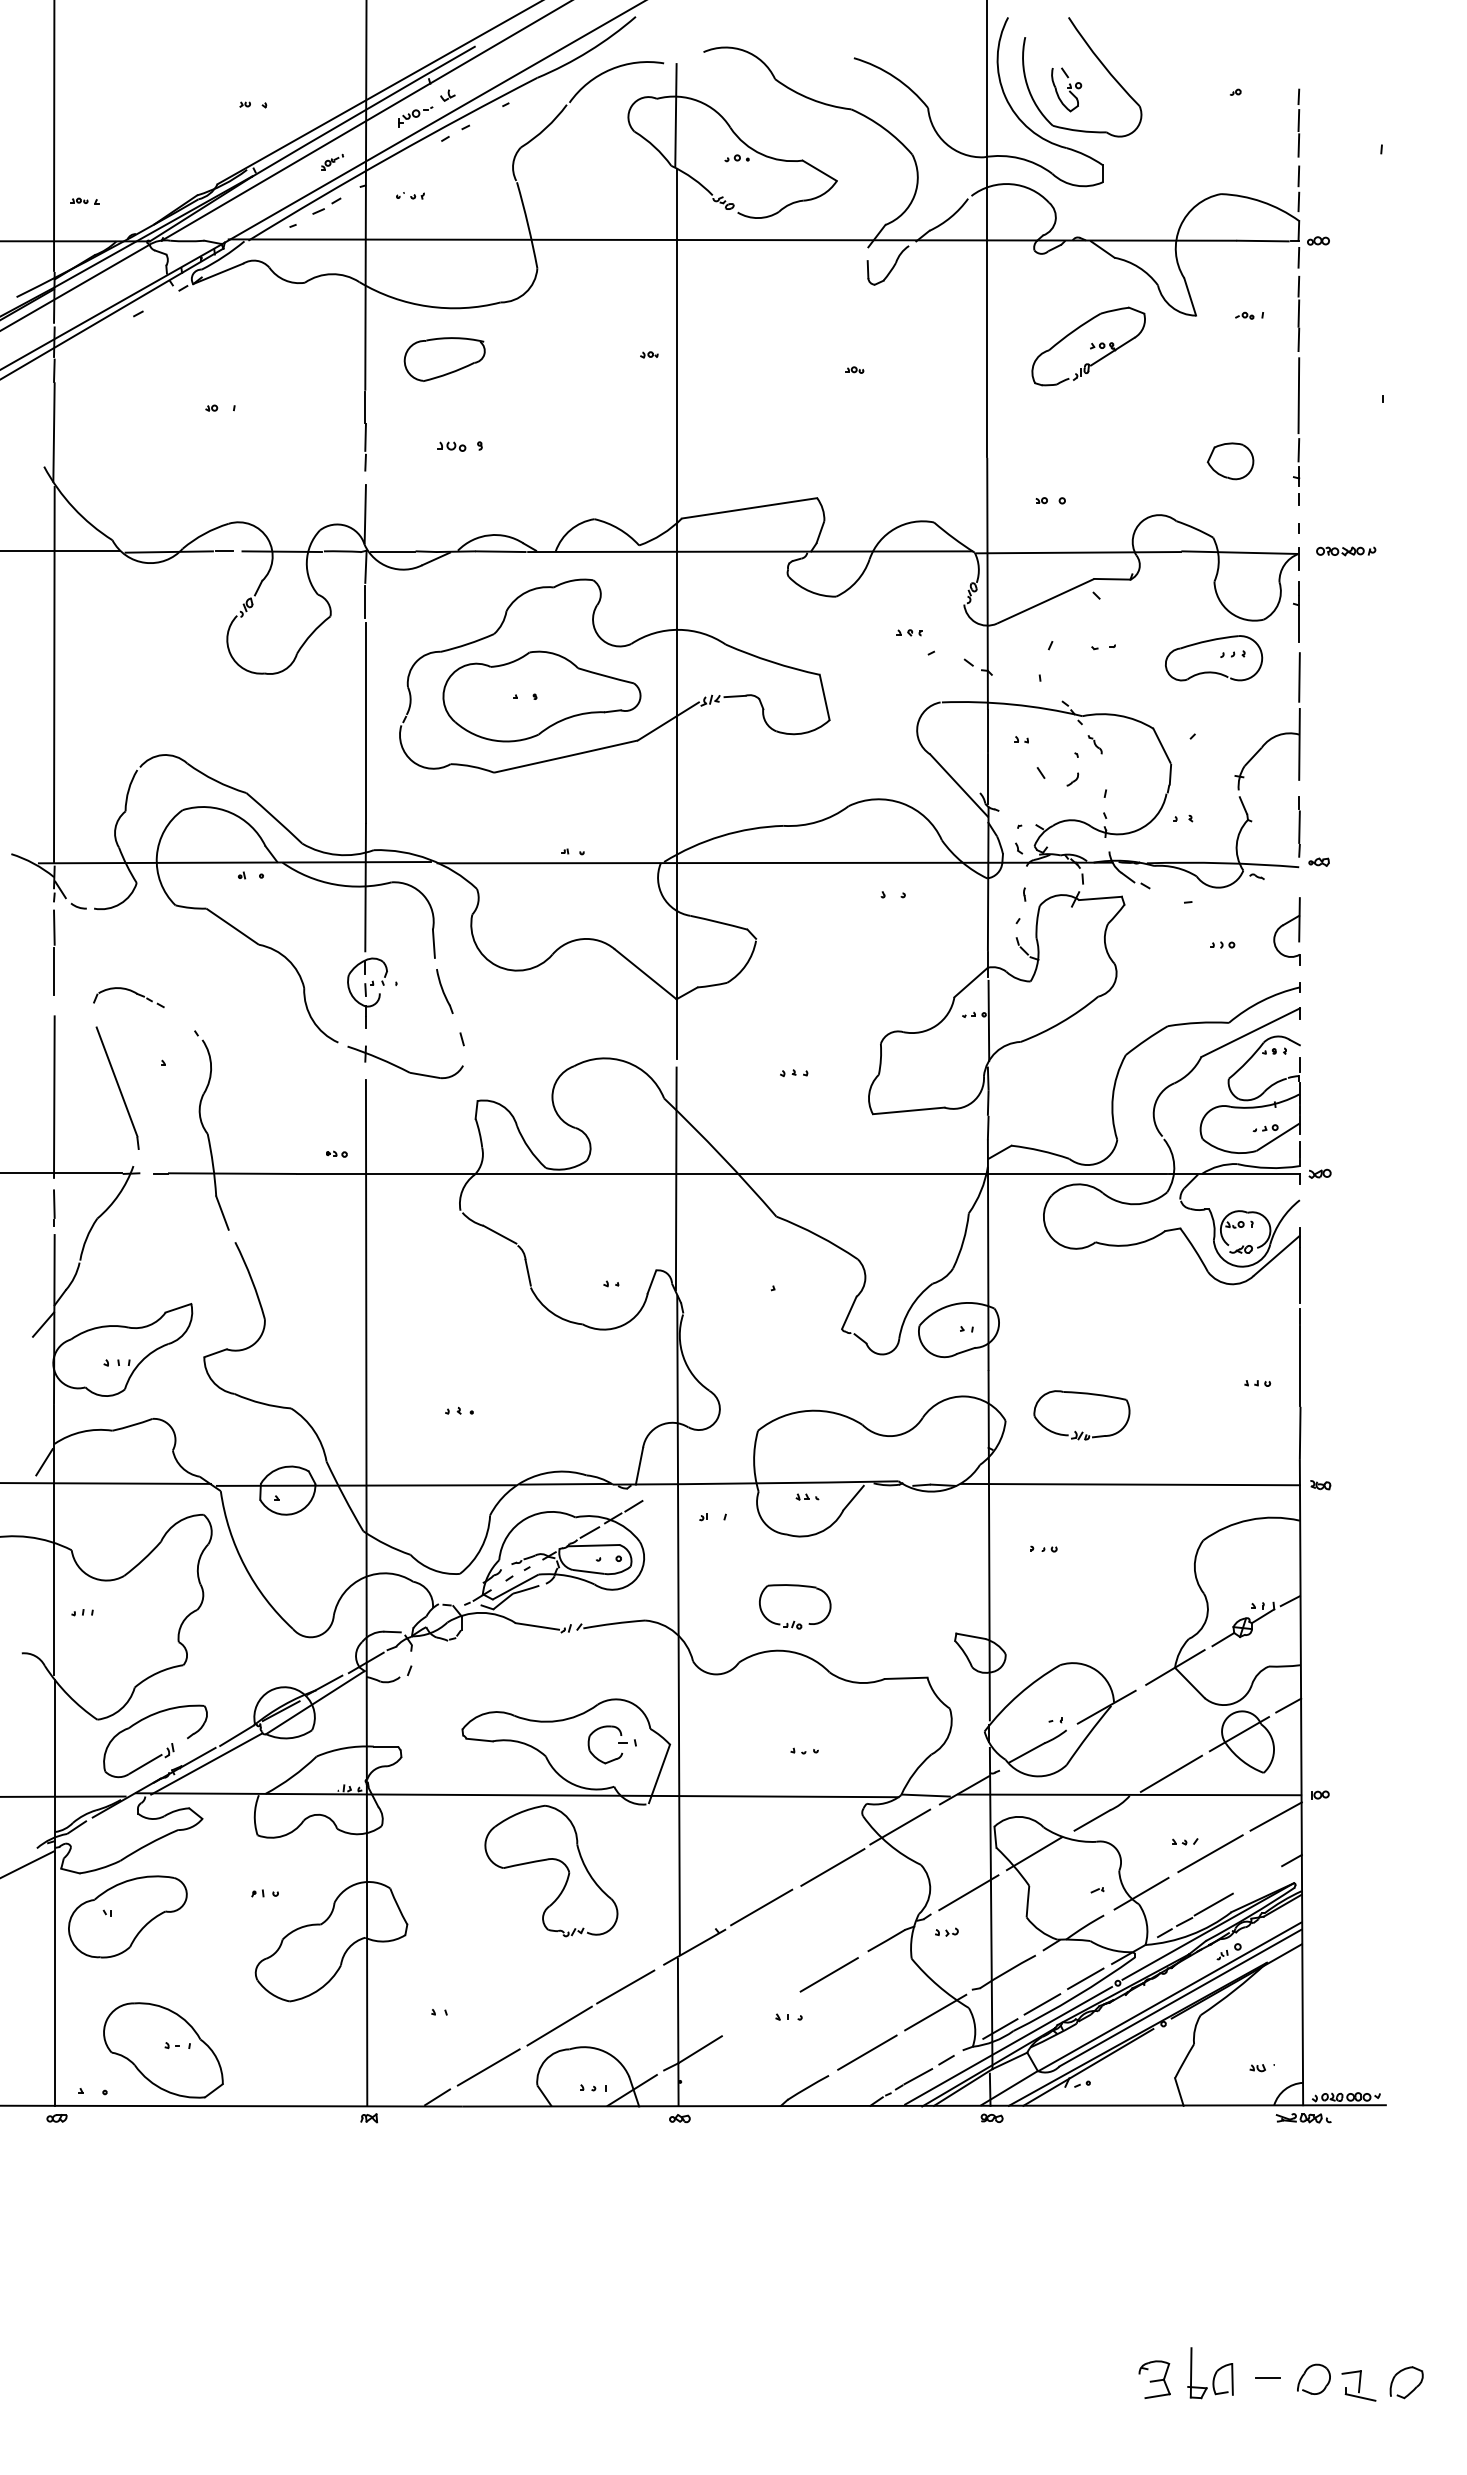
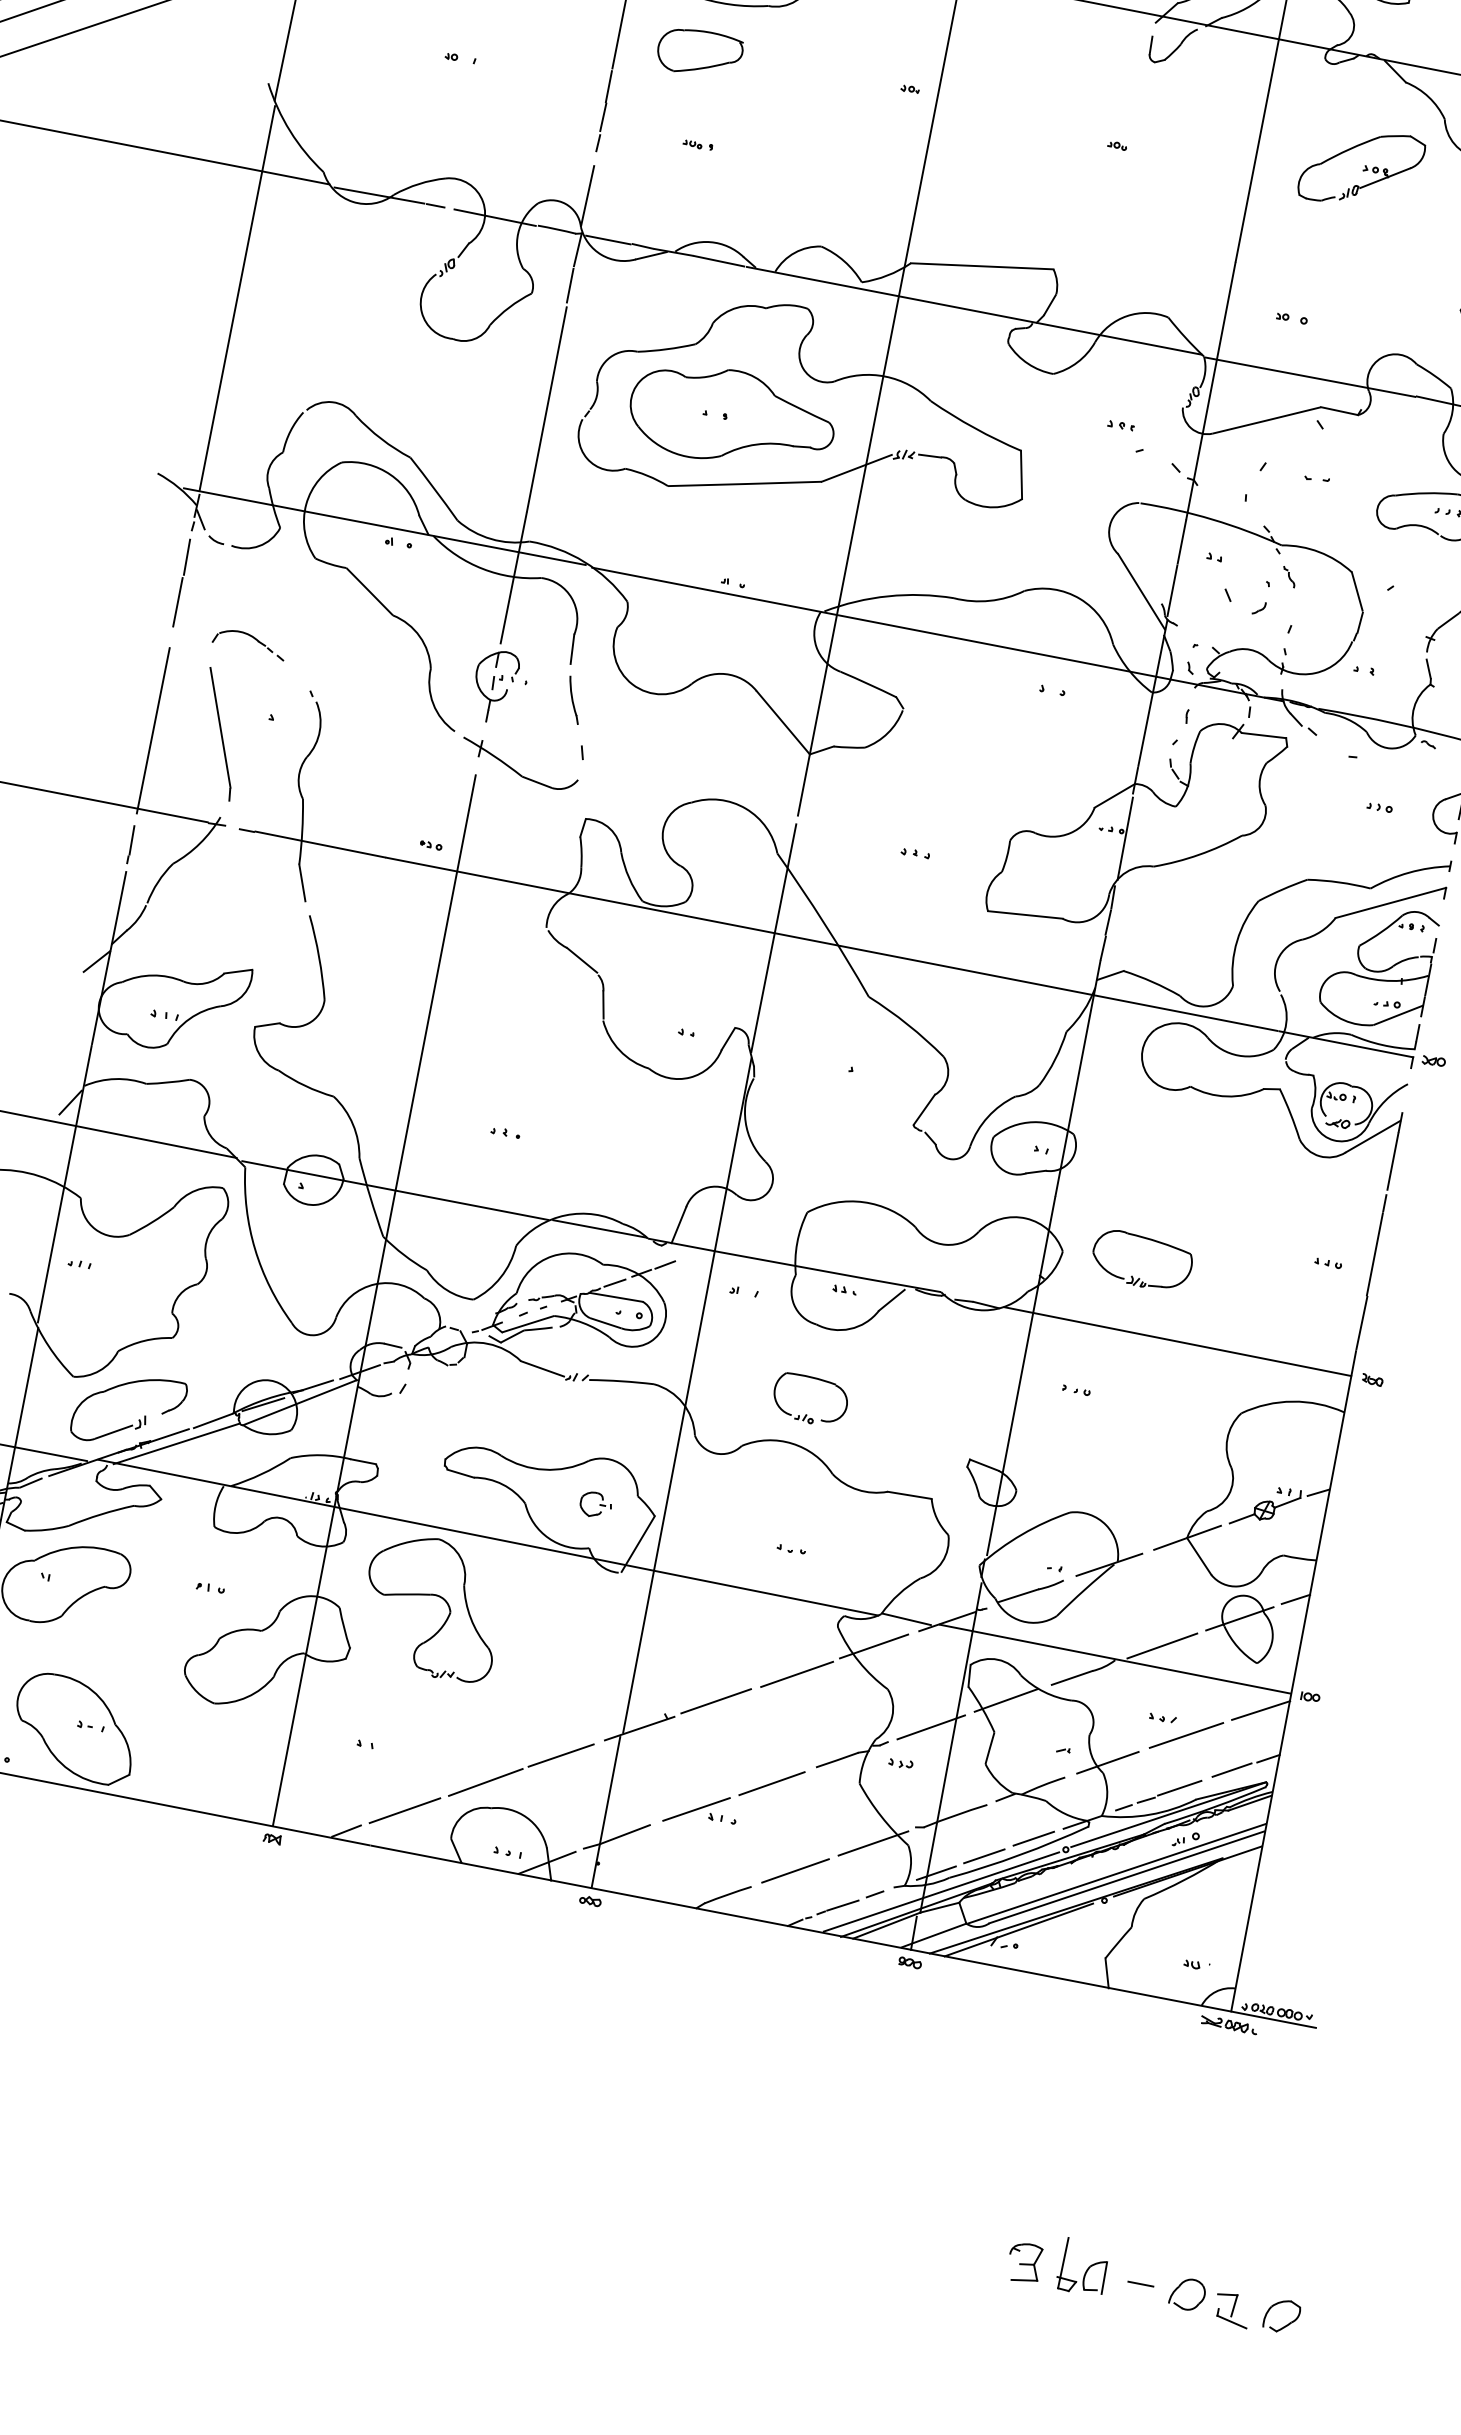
part: (459, 445) -> (697, 144), size x0.62
part: (612, 1744) -> (595, 1504), size x0.62
part: (548, 1860) -> (431, 1595), moved
line: (1259, 1877) -> (1231, 1769), added
line: (762, 2012) -> (696, 1808), added

